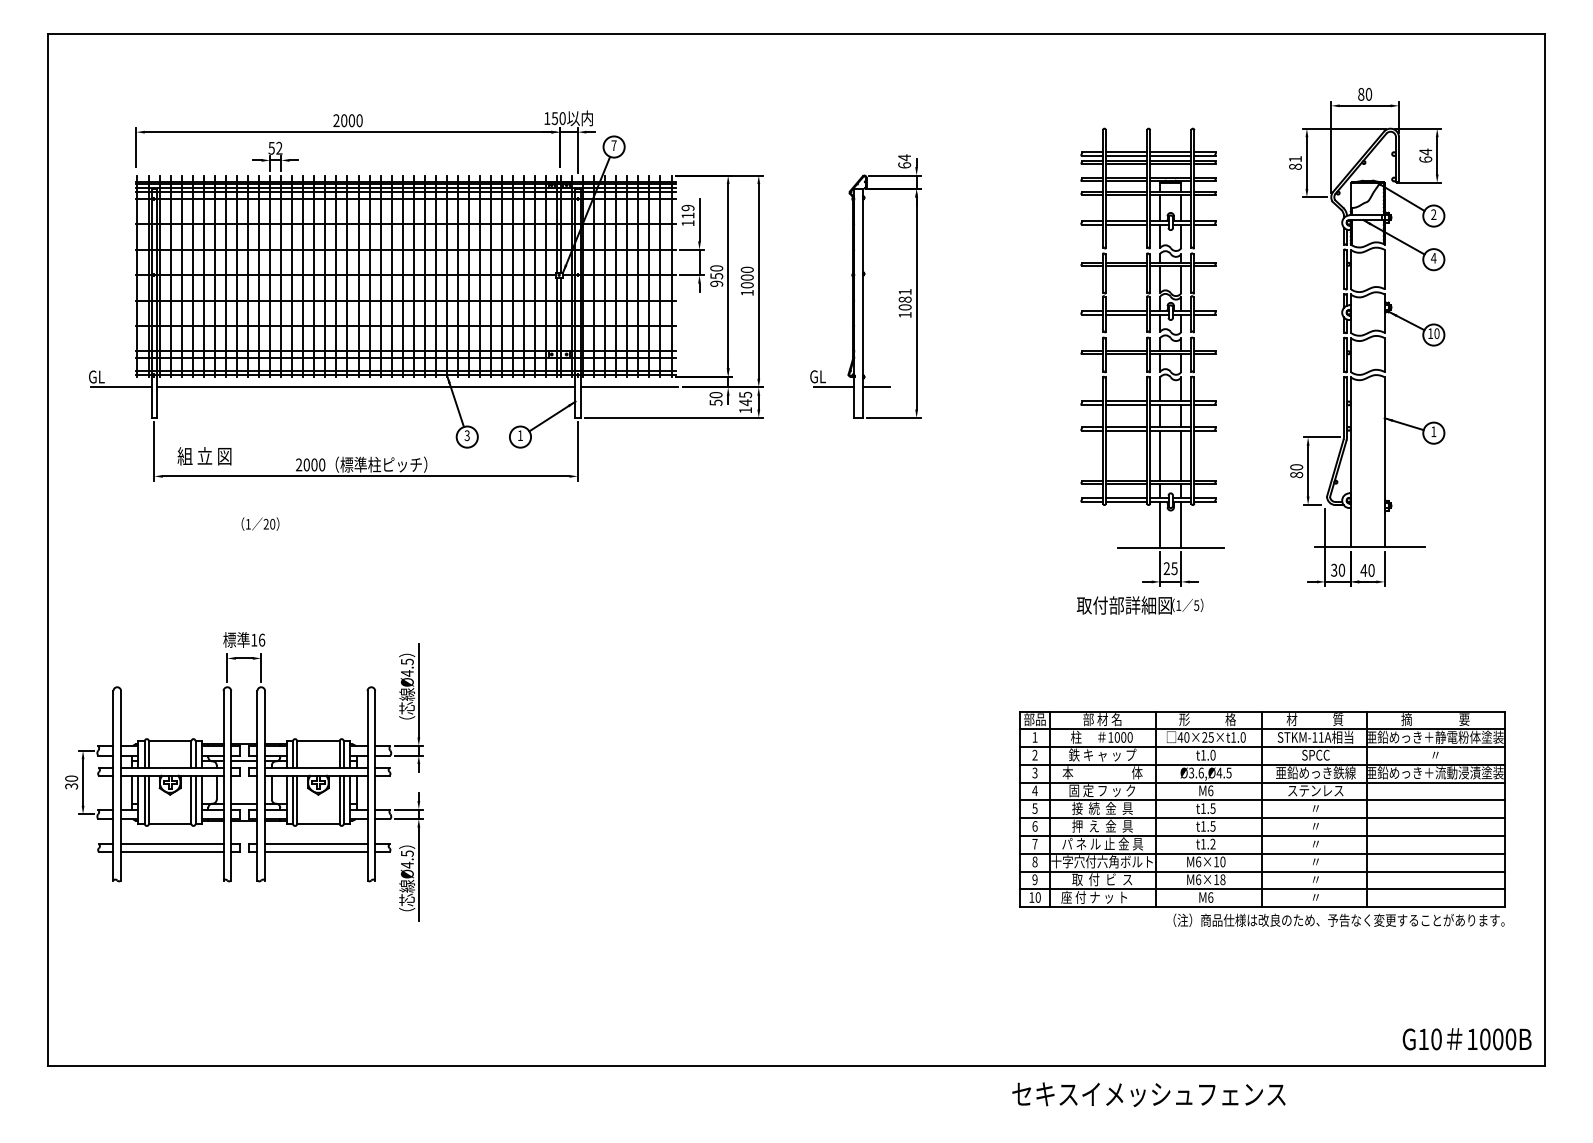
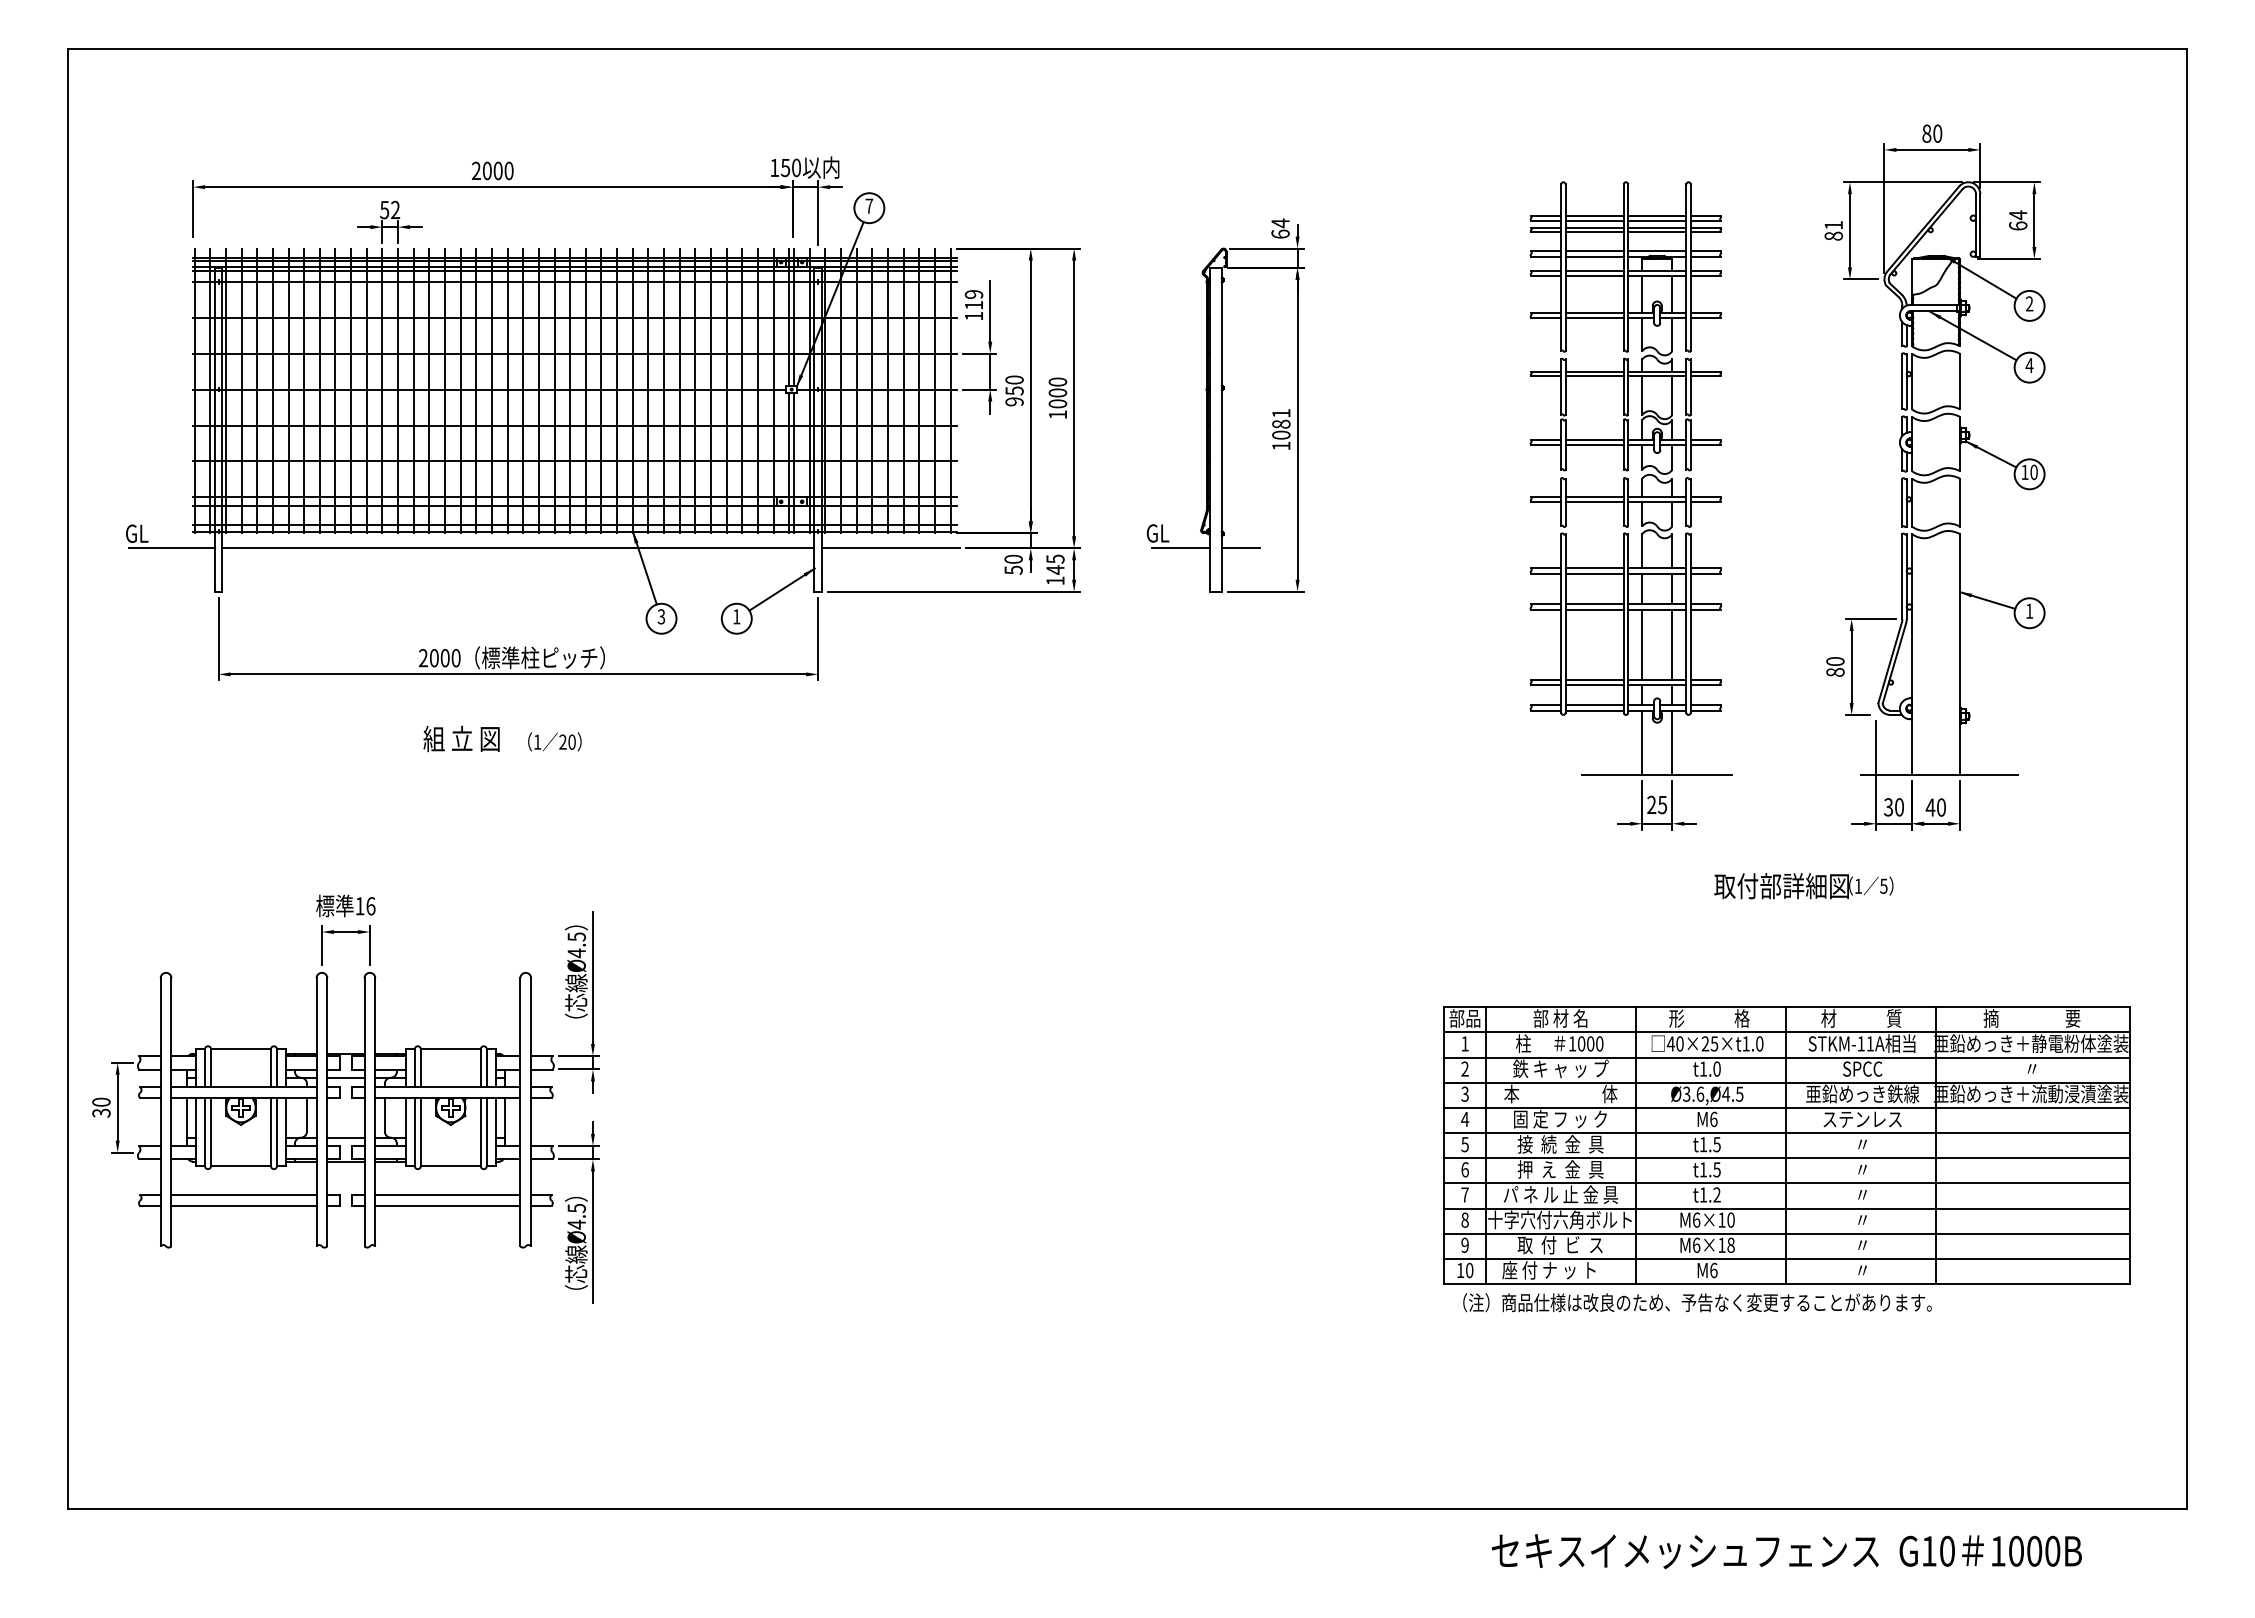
text: (204, 455) -> (461, 738), moved
text: (260, 523) -> (554, 741), moved
text: (1139, 605) -> (1803, 886), moved
text: (1339, 920) -> (1697, 1302), moved
text: (1466, 1038) -> (1990, 1550), moved
text: (1148, 1094) -> (1684, 1551), moved

